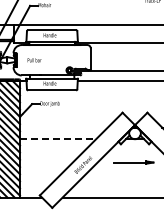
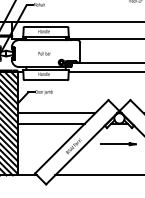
text: (34, 60) -> (44, 53), moved
line: (63, 127) -> (56, 113), added
line: (58, 139) -> (51, 123), dashed -> solid

